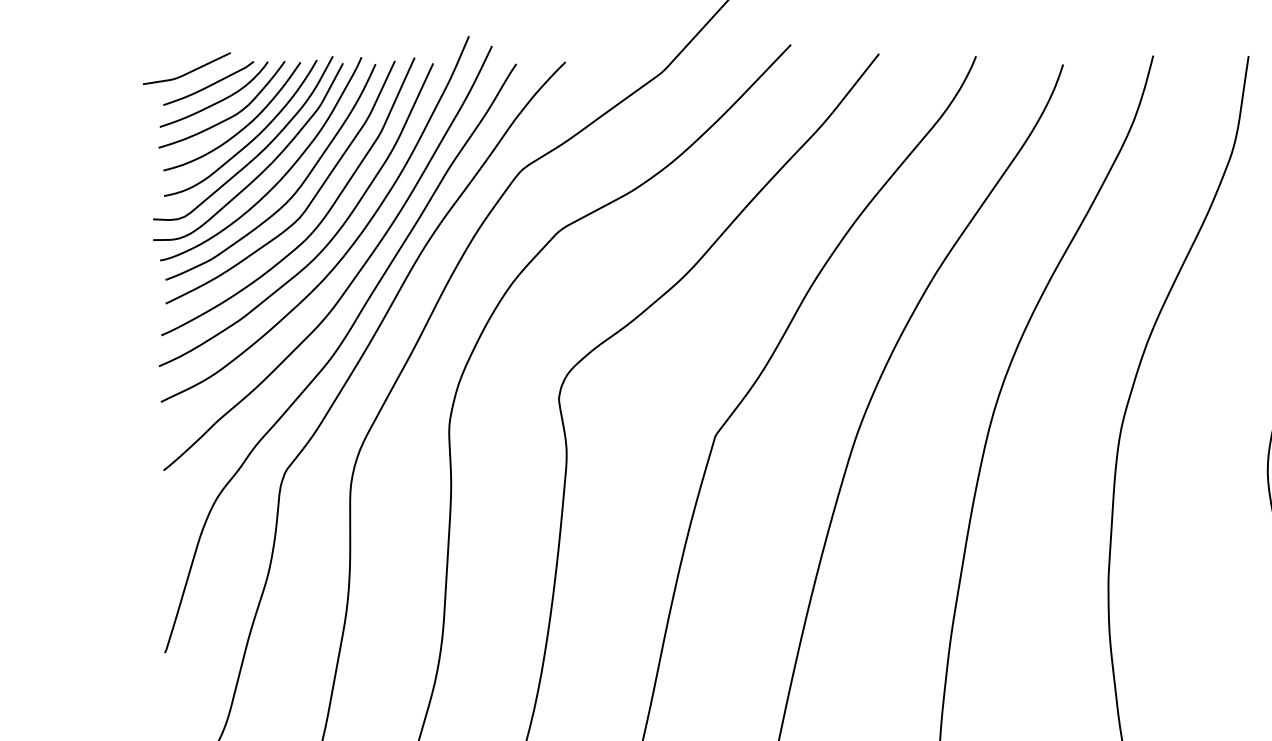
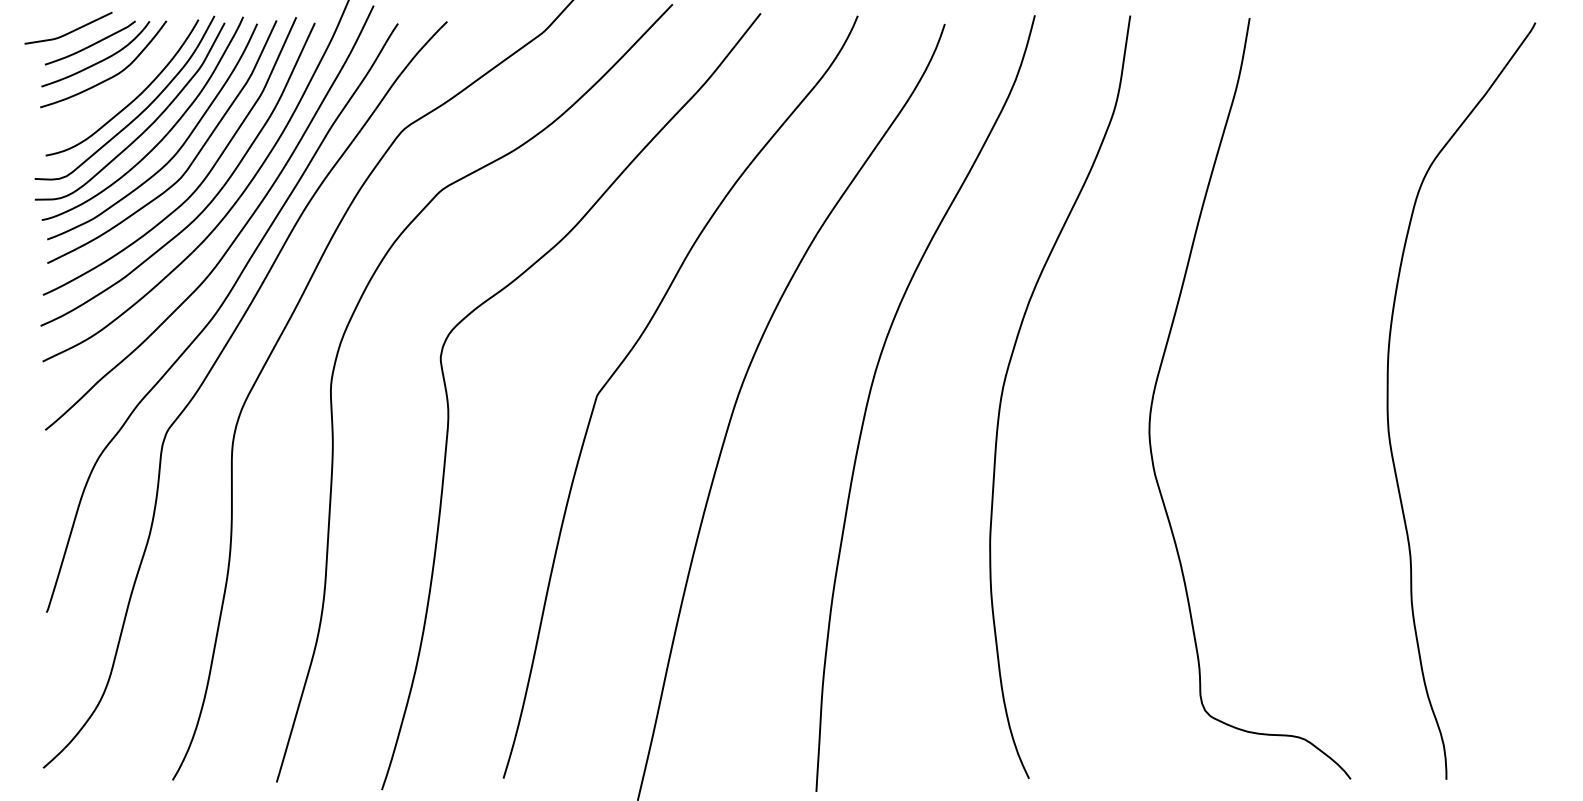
curve: (243, 126) -> (125, 86), removed

